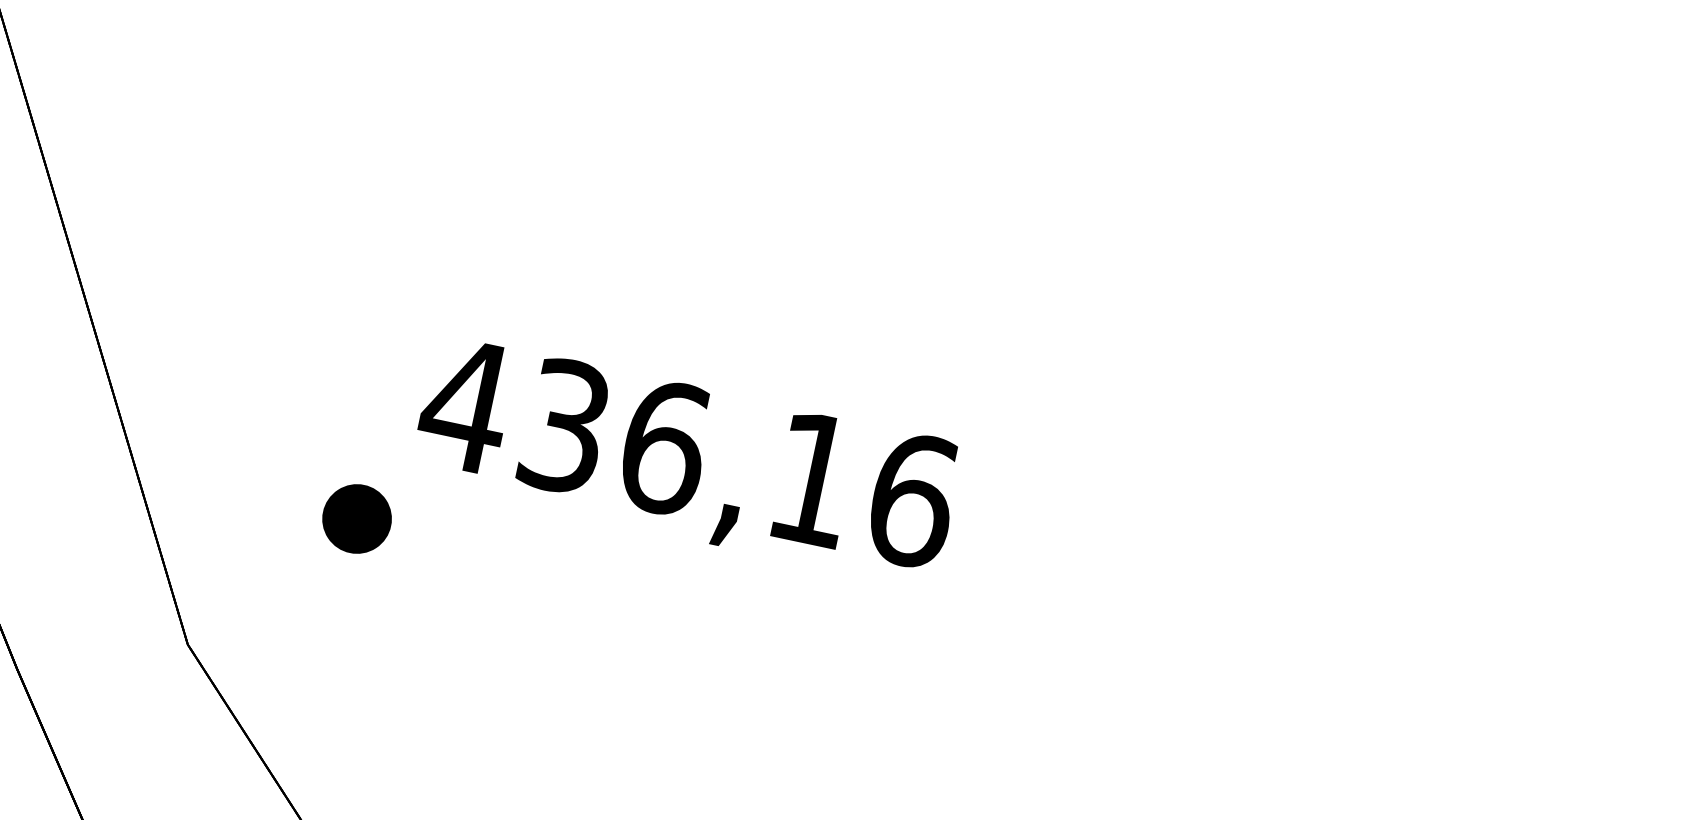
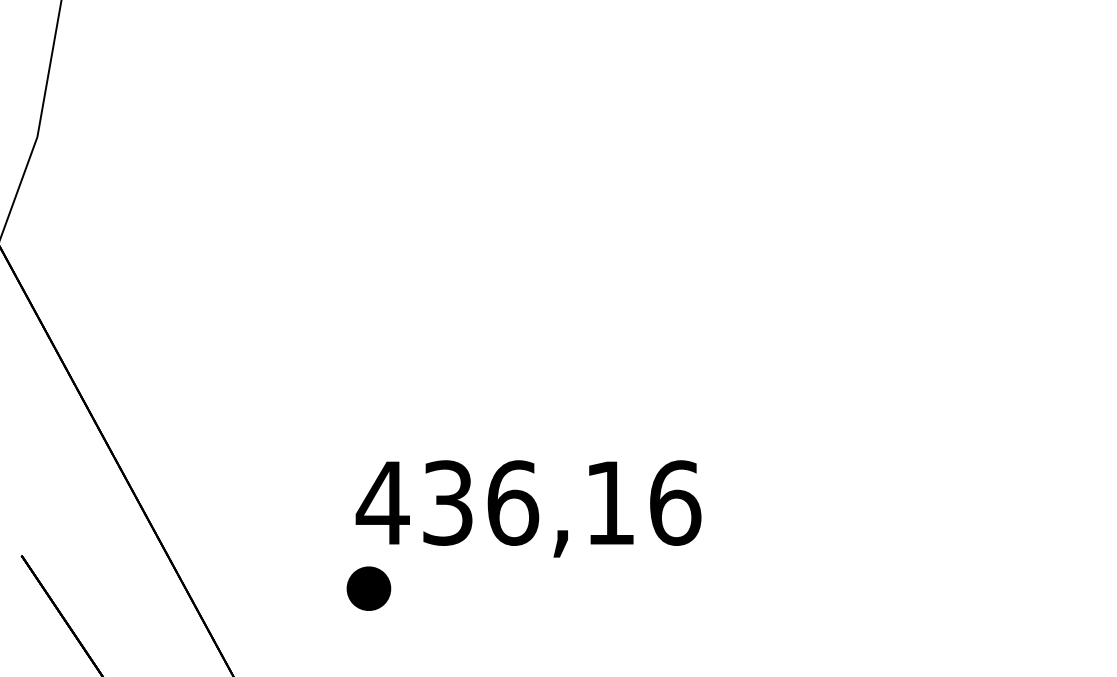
part: (356, 518) -> (368, 588), moved

